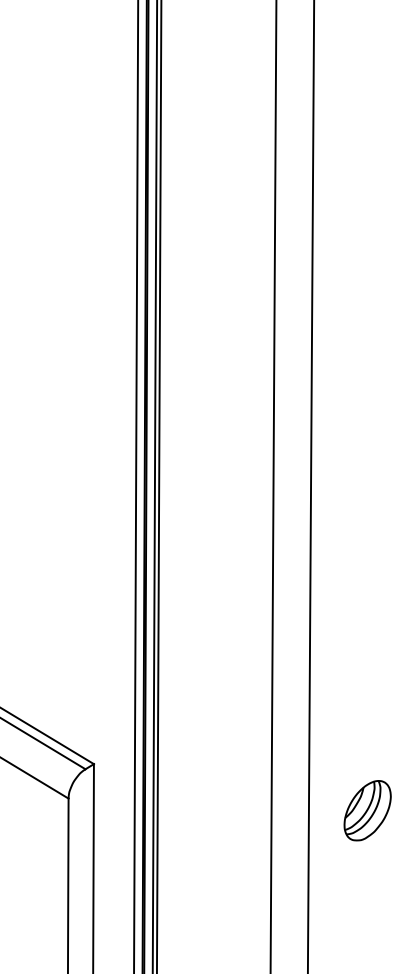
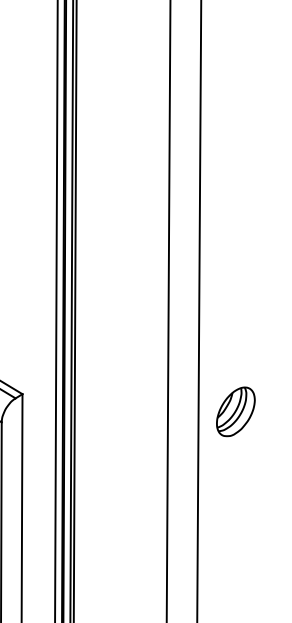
part: (367, 810) -> (235, 411), moved

